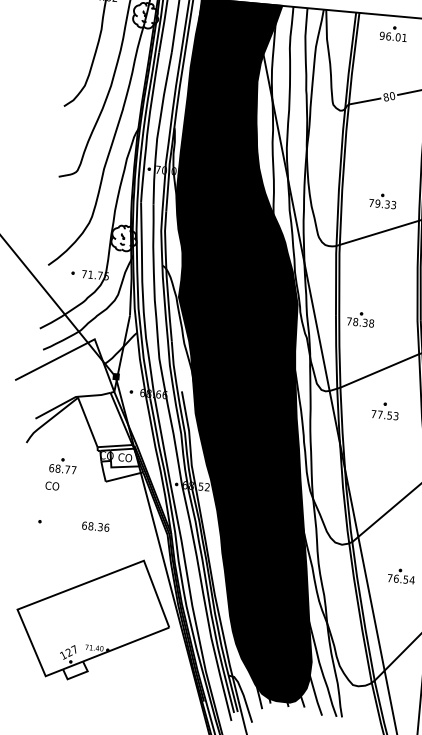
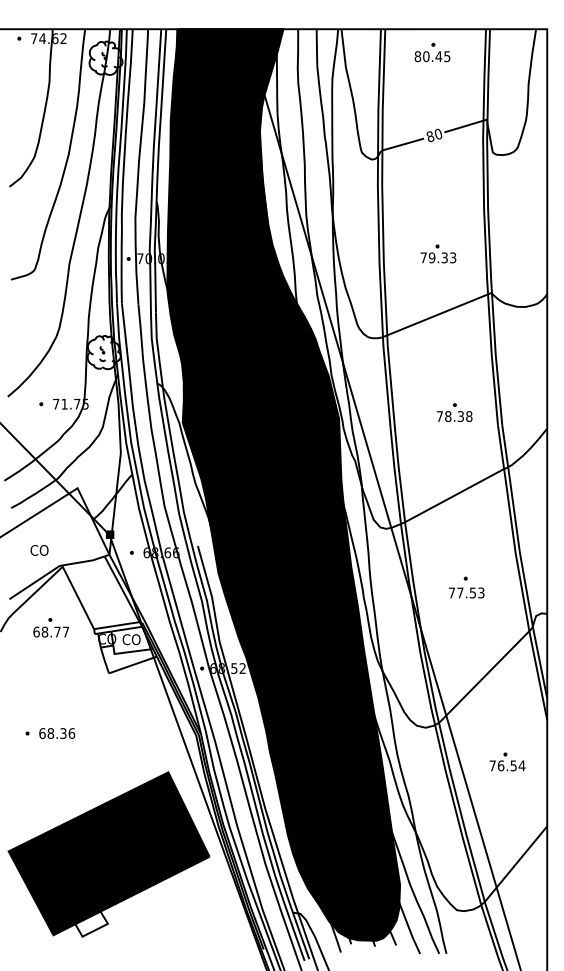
text: (393, 36) -> (432, 56), 96.01 -> 80.45
part: (382, 200) -> (438, 253), moved
part: (360, 319) -> (454, 412), moved
part: (385, 411) -> (466, 587), moved
part: (62, 465) -> (50, 627), moved
text: (52, 486) -> (39, 550), moved
text: (95, 526) -> (57, 733), moved
fill: (93, 618) -> (108, 853), added

